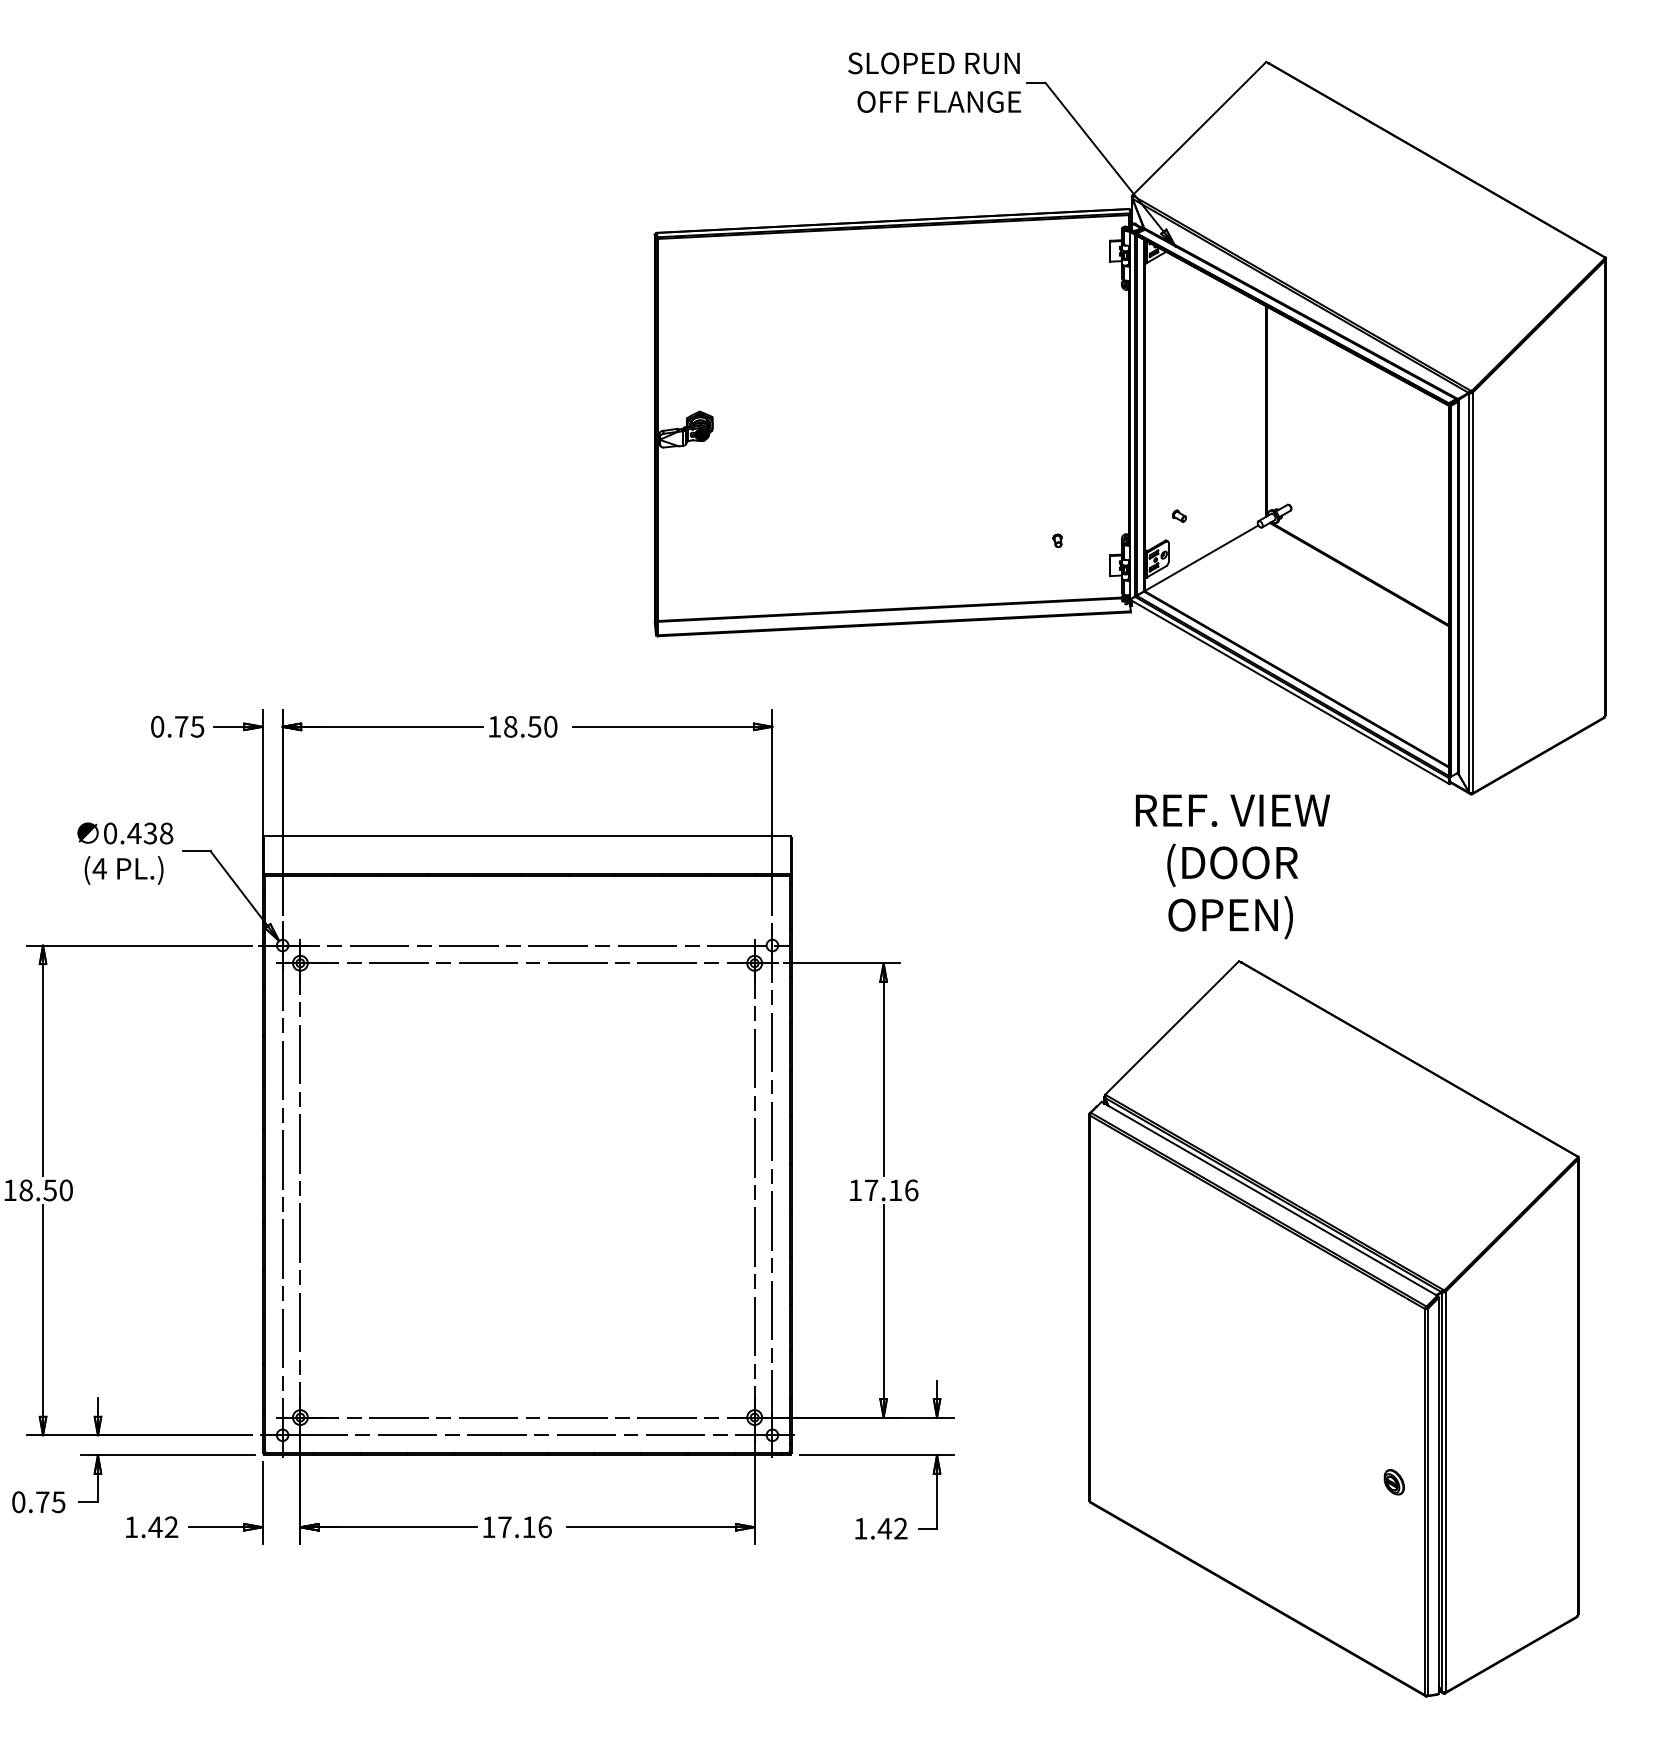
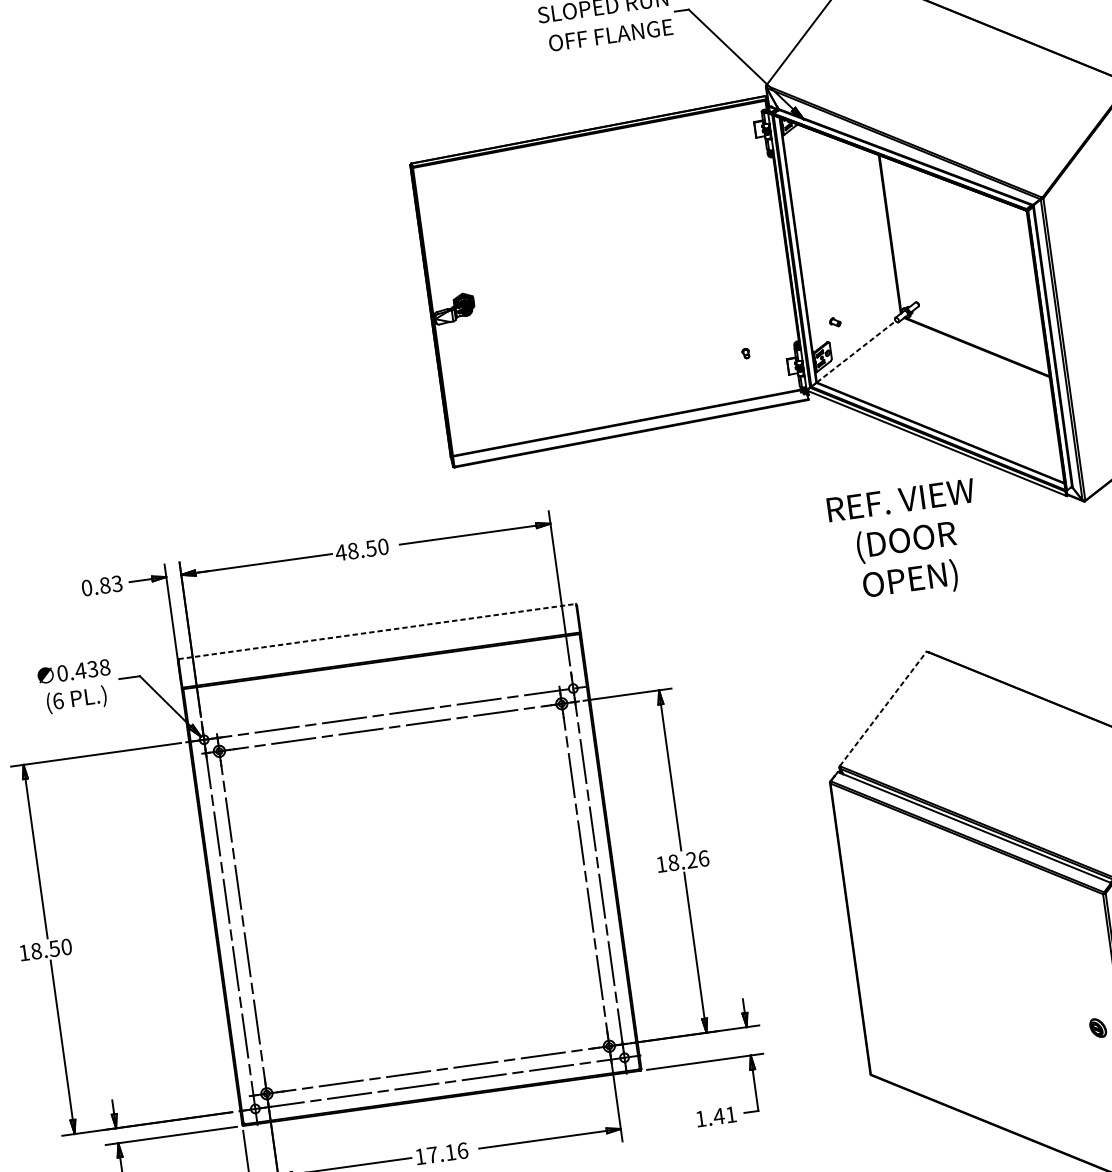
line: (1201, 558) -> (856, 351), solid -> dashed
text: (189, 726) -> (111, 584), 0.75 -> 0.83
text: (494, 726) -> (340, 552), 18.50 -> 48.50
line: (527, 835) -> (377, 631), solid -> dashed
text: (1232, 866) -> (906, 542), moved
text: (99, 868) -> (58, 700), (4 -> (6
line: (1172, 1027) -> (883, 708), solid -> dashed
text: (883, 1190) -> (682, 861), 17.16 -> 18.26
text: (900, 1528) -> (730, 1114), 1.42 -> 1.41

